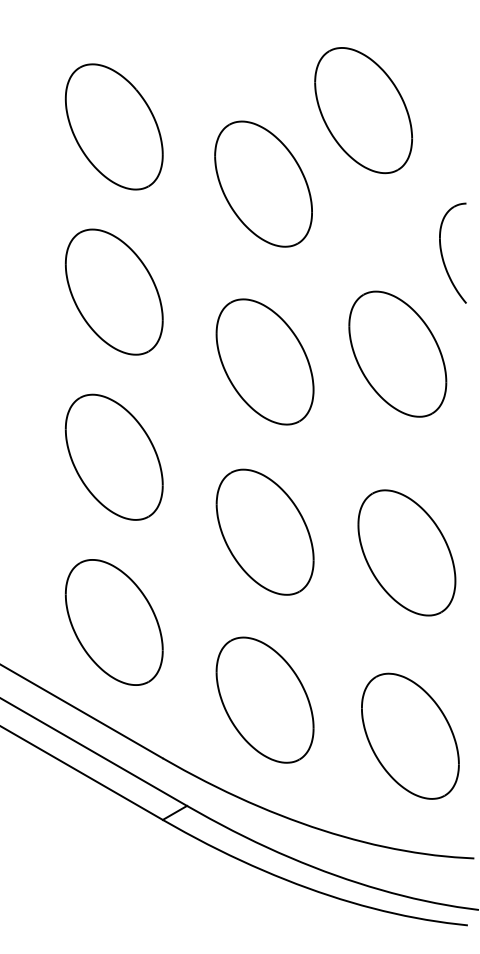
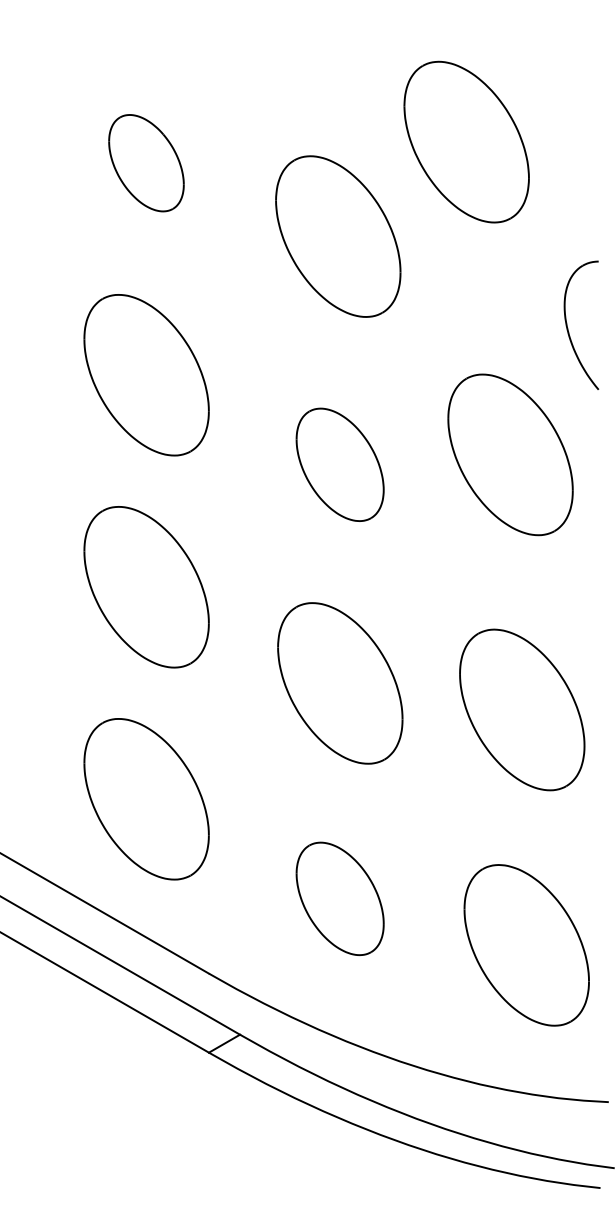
part: (113, 126) -> (145, 162), size x0.6
part: (264, 361) -> (339, 464), size x0.7
part: (264, 699) -> (339, 898), size x0.7

